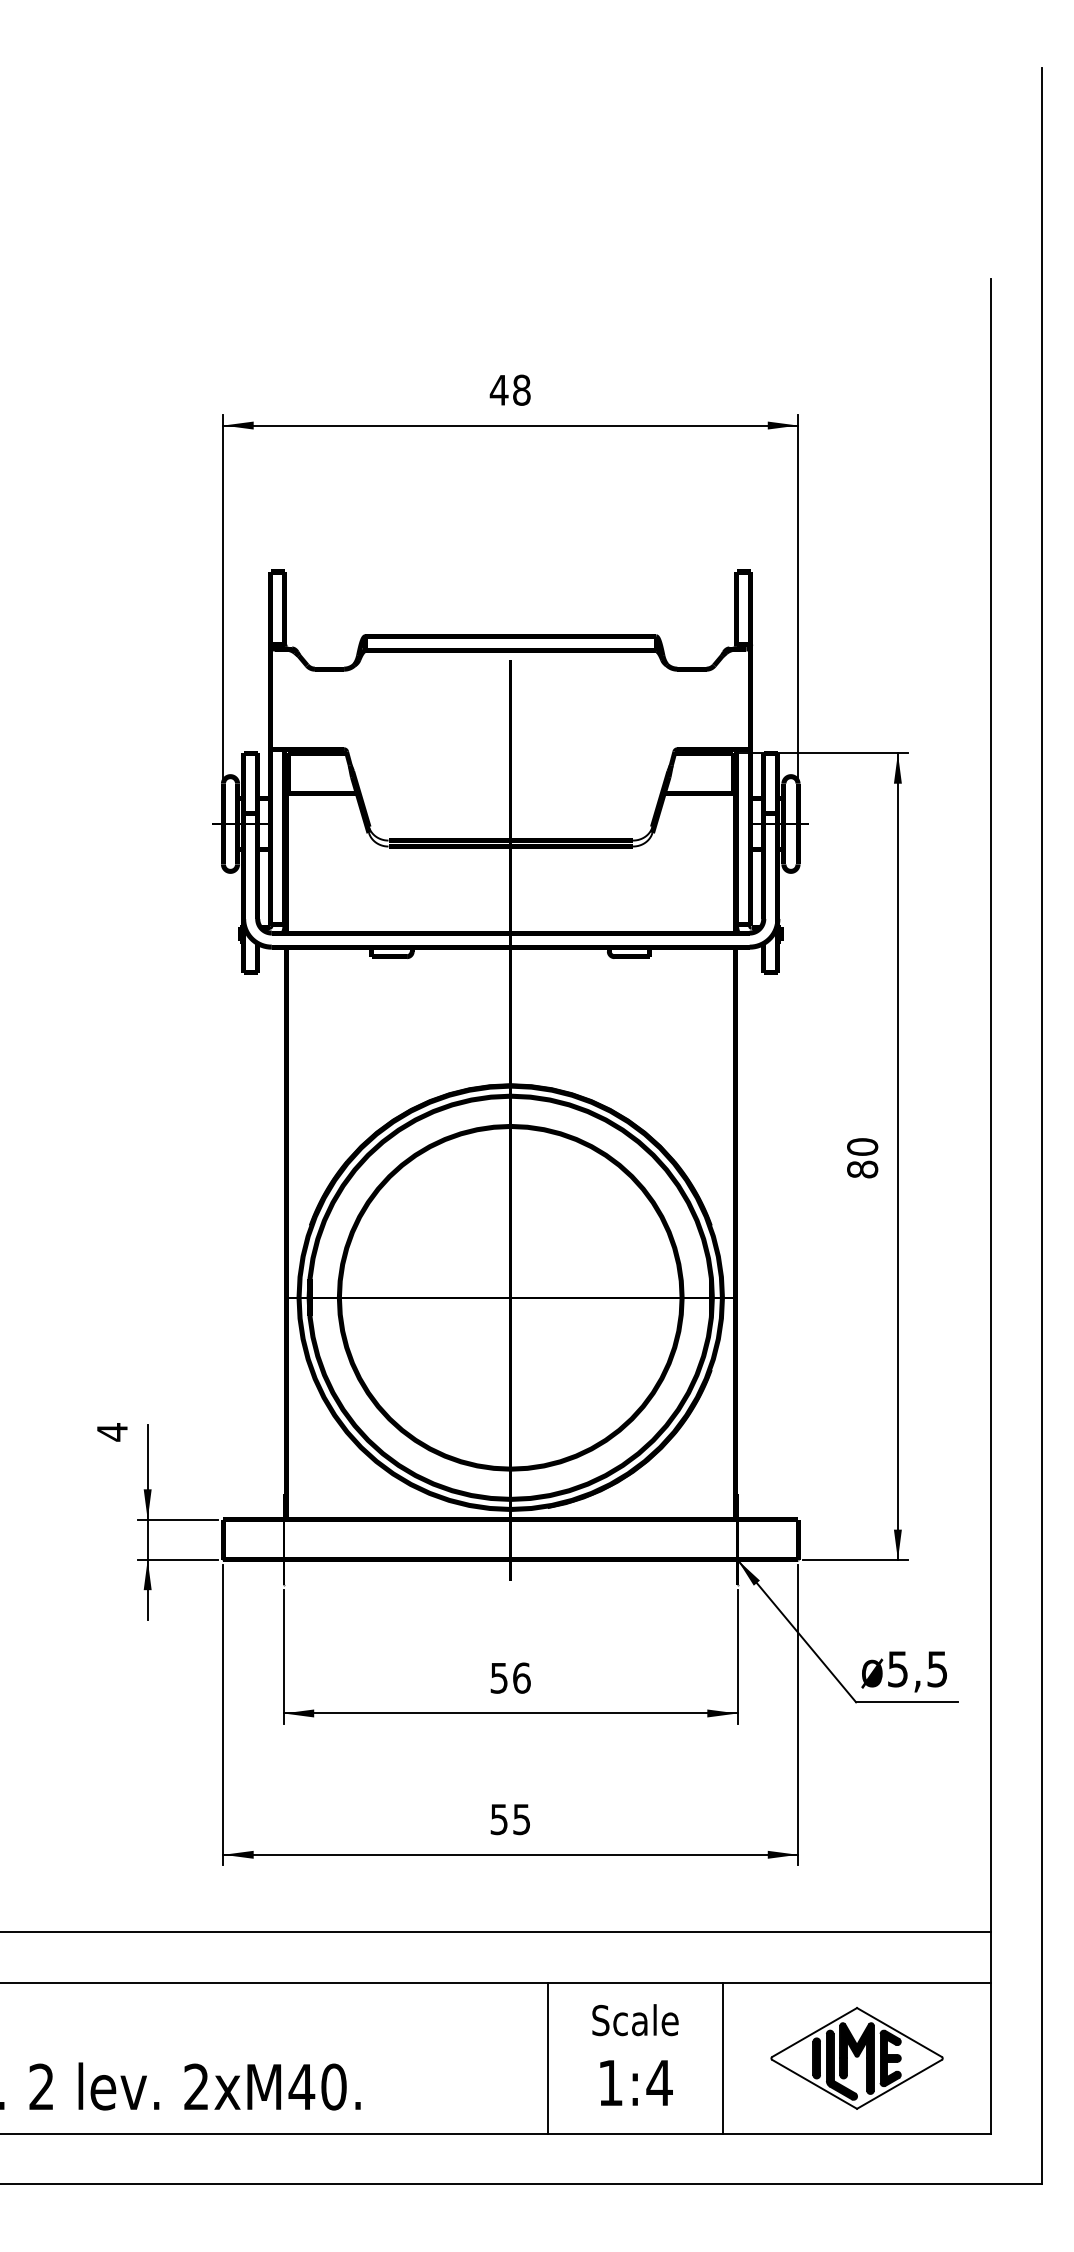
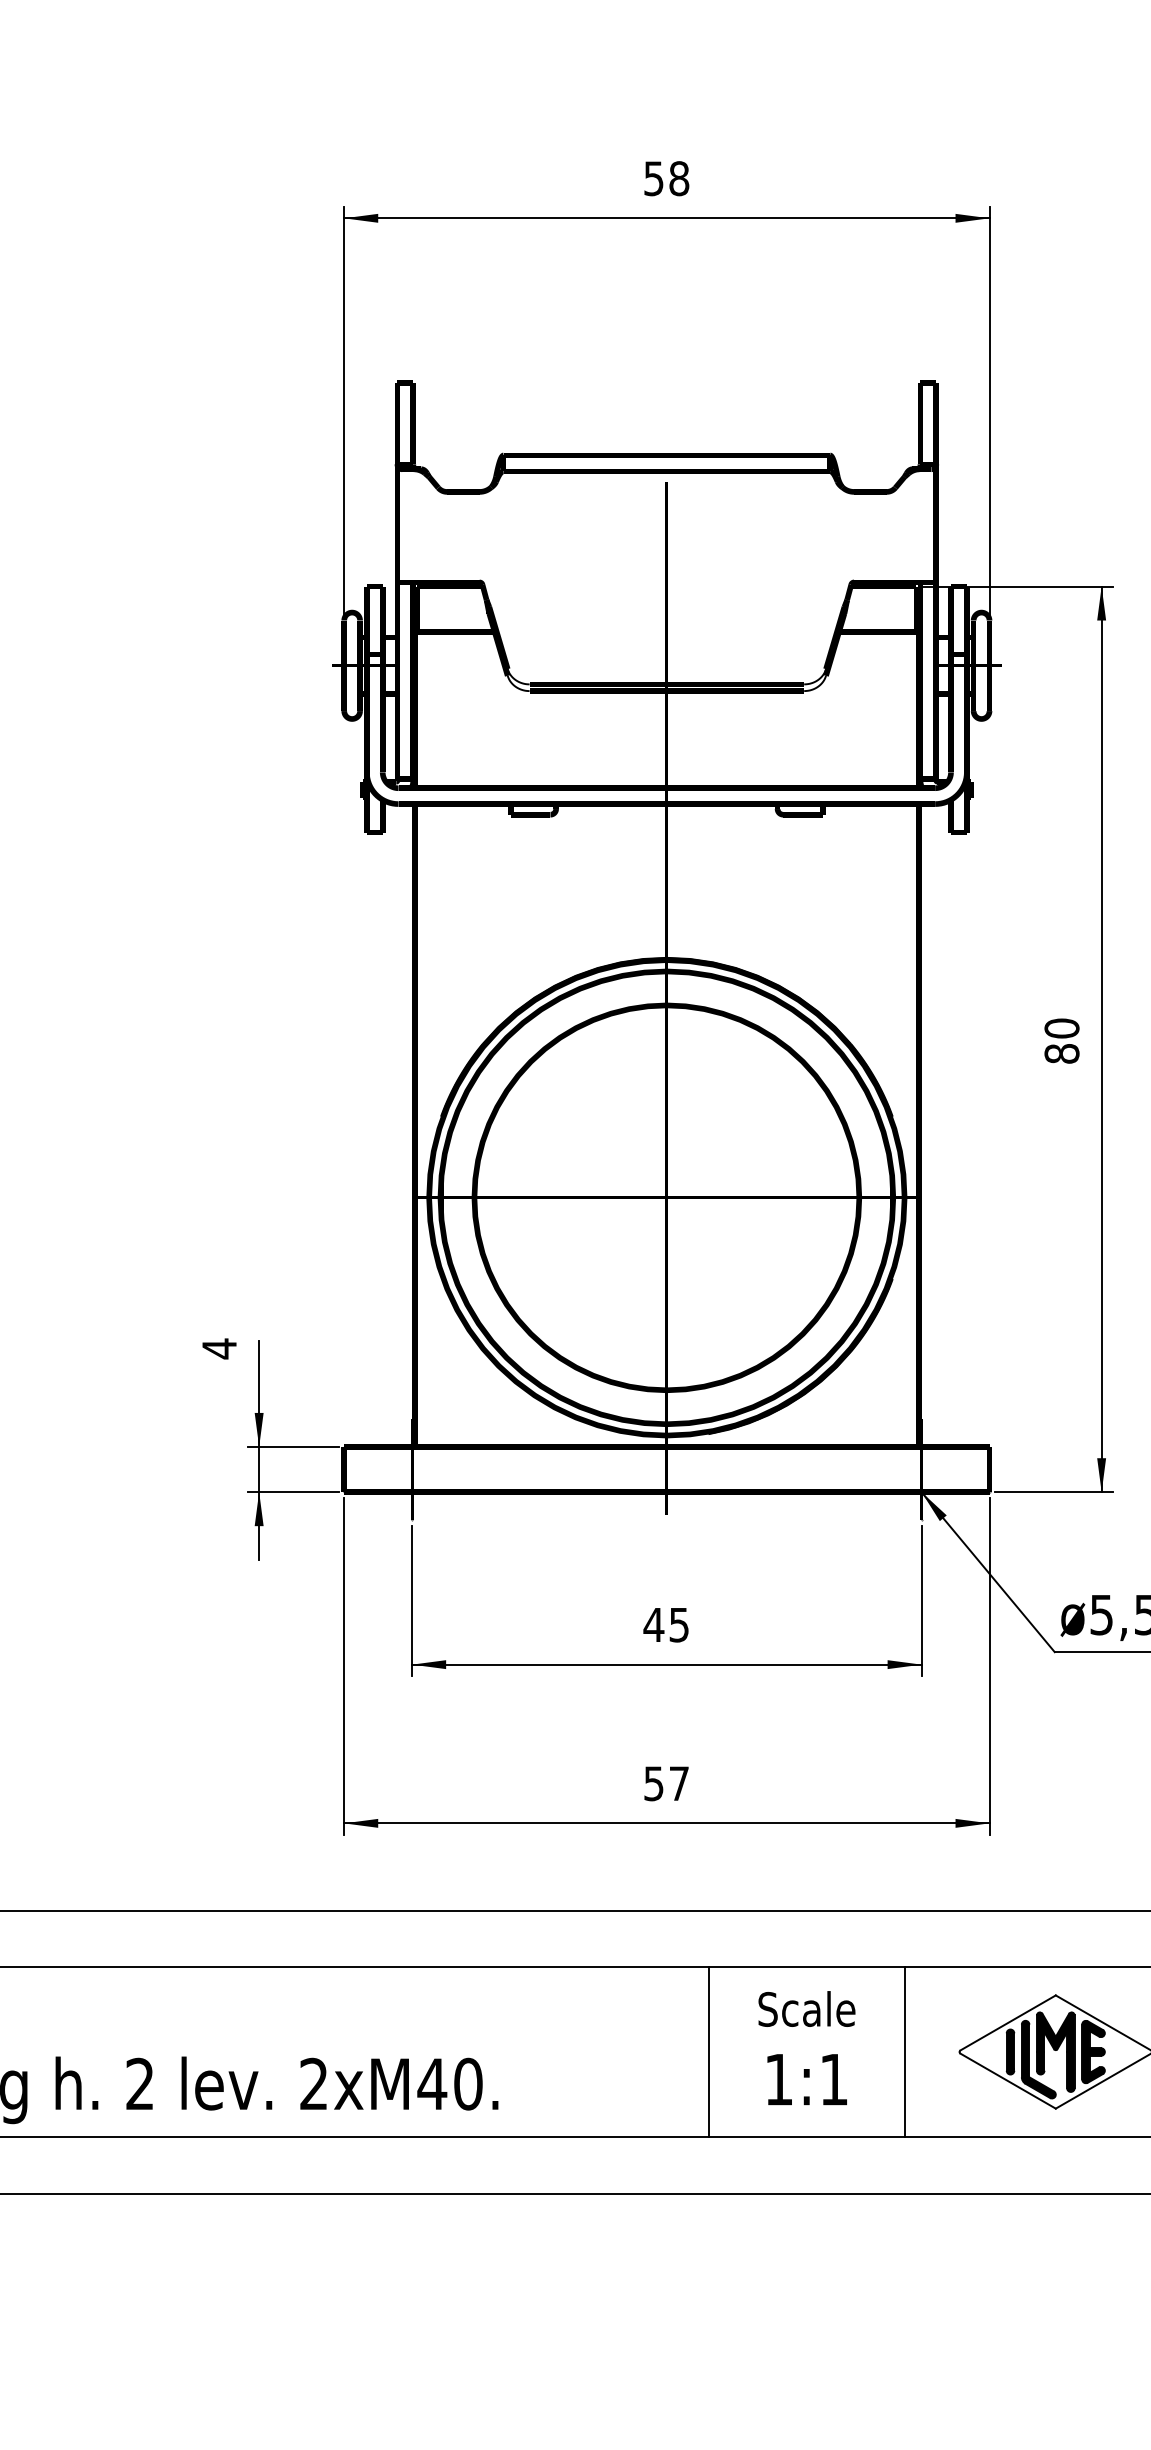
text: (498, 390) -> (653, 178), 48 -> 58
text: (509, 1677) -> (665, 1624), 56 -> 45
text: (521, 1819) -> (678, 1783), 55 -> 57
text: (659, 2082) -> (833, 2079), 1:4 -> 1:1

